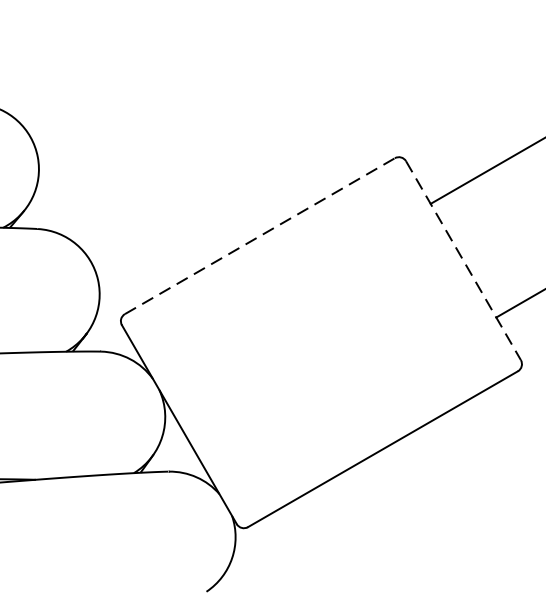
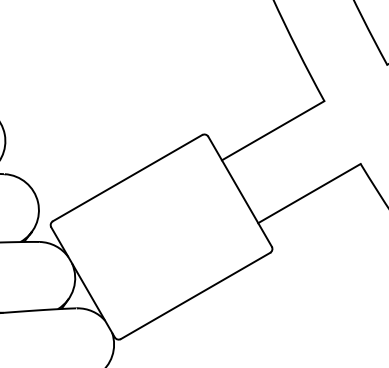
line: (261, 234) -> (128, 177), dashed -> solid
line: (464, 262) -> (240, 192), dashed -> solid

